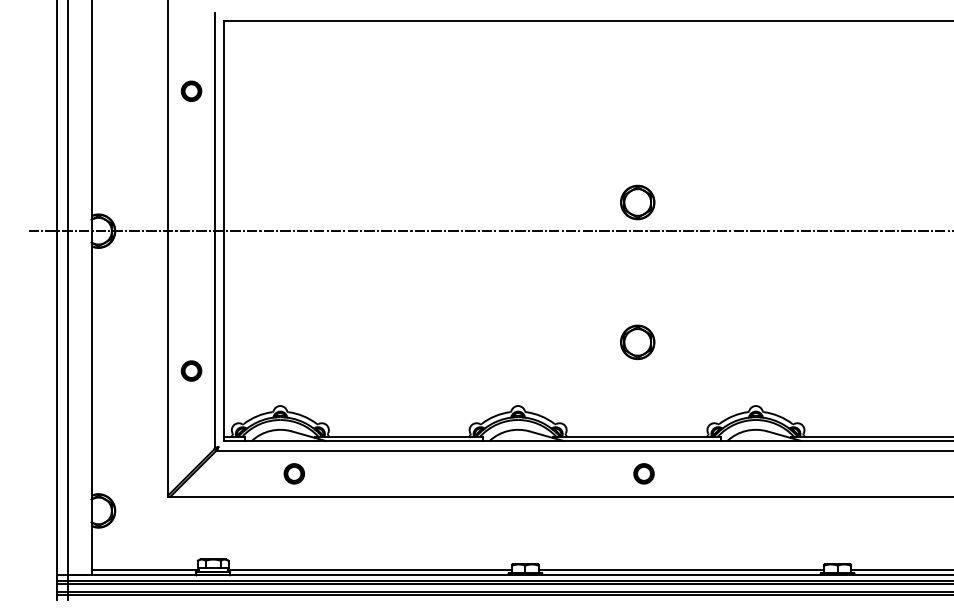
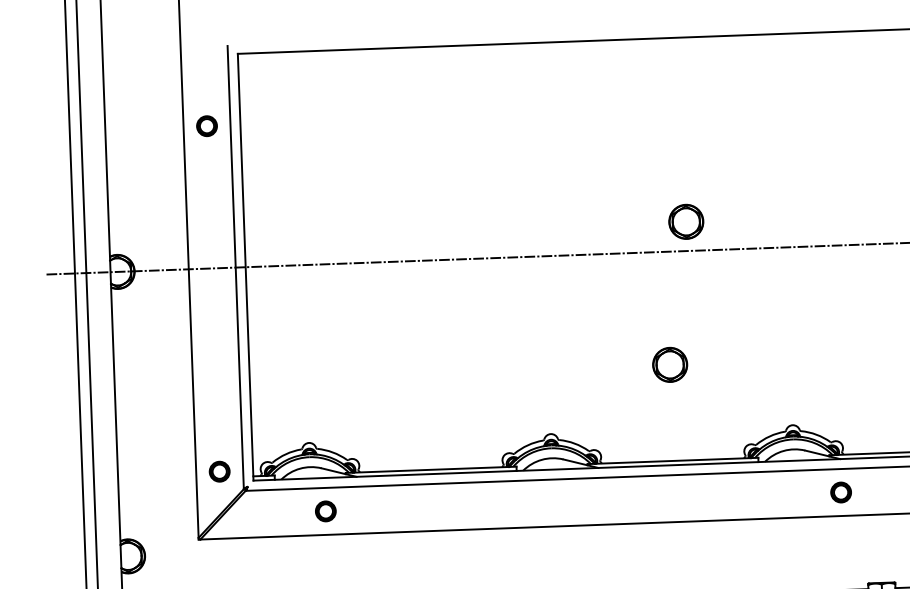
part: (637, 202) -> (686, 221), moved
part: (191, 370) -> (219, 471), moved
part: (643, 473) -> (840, 492), moved

